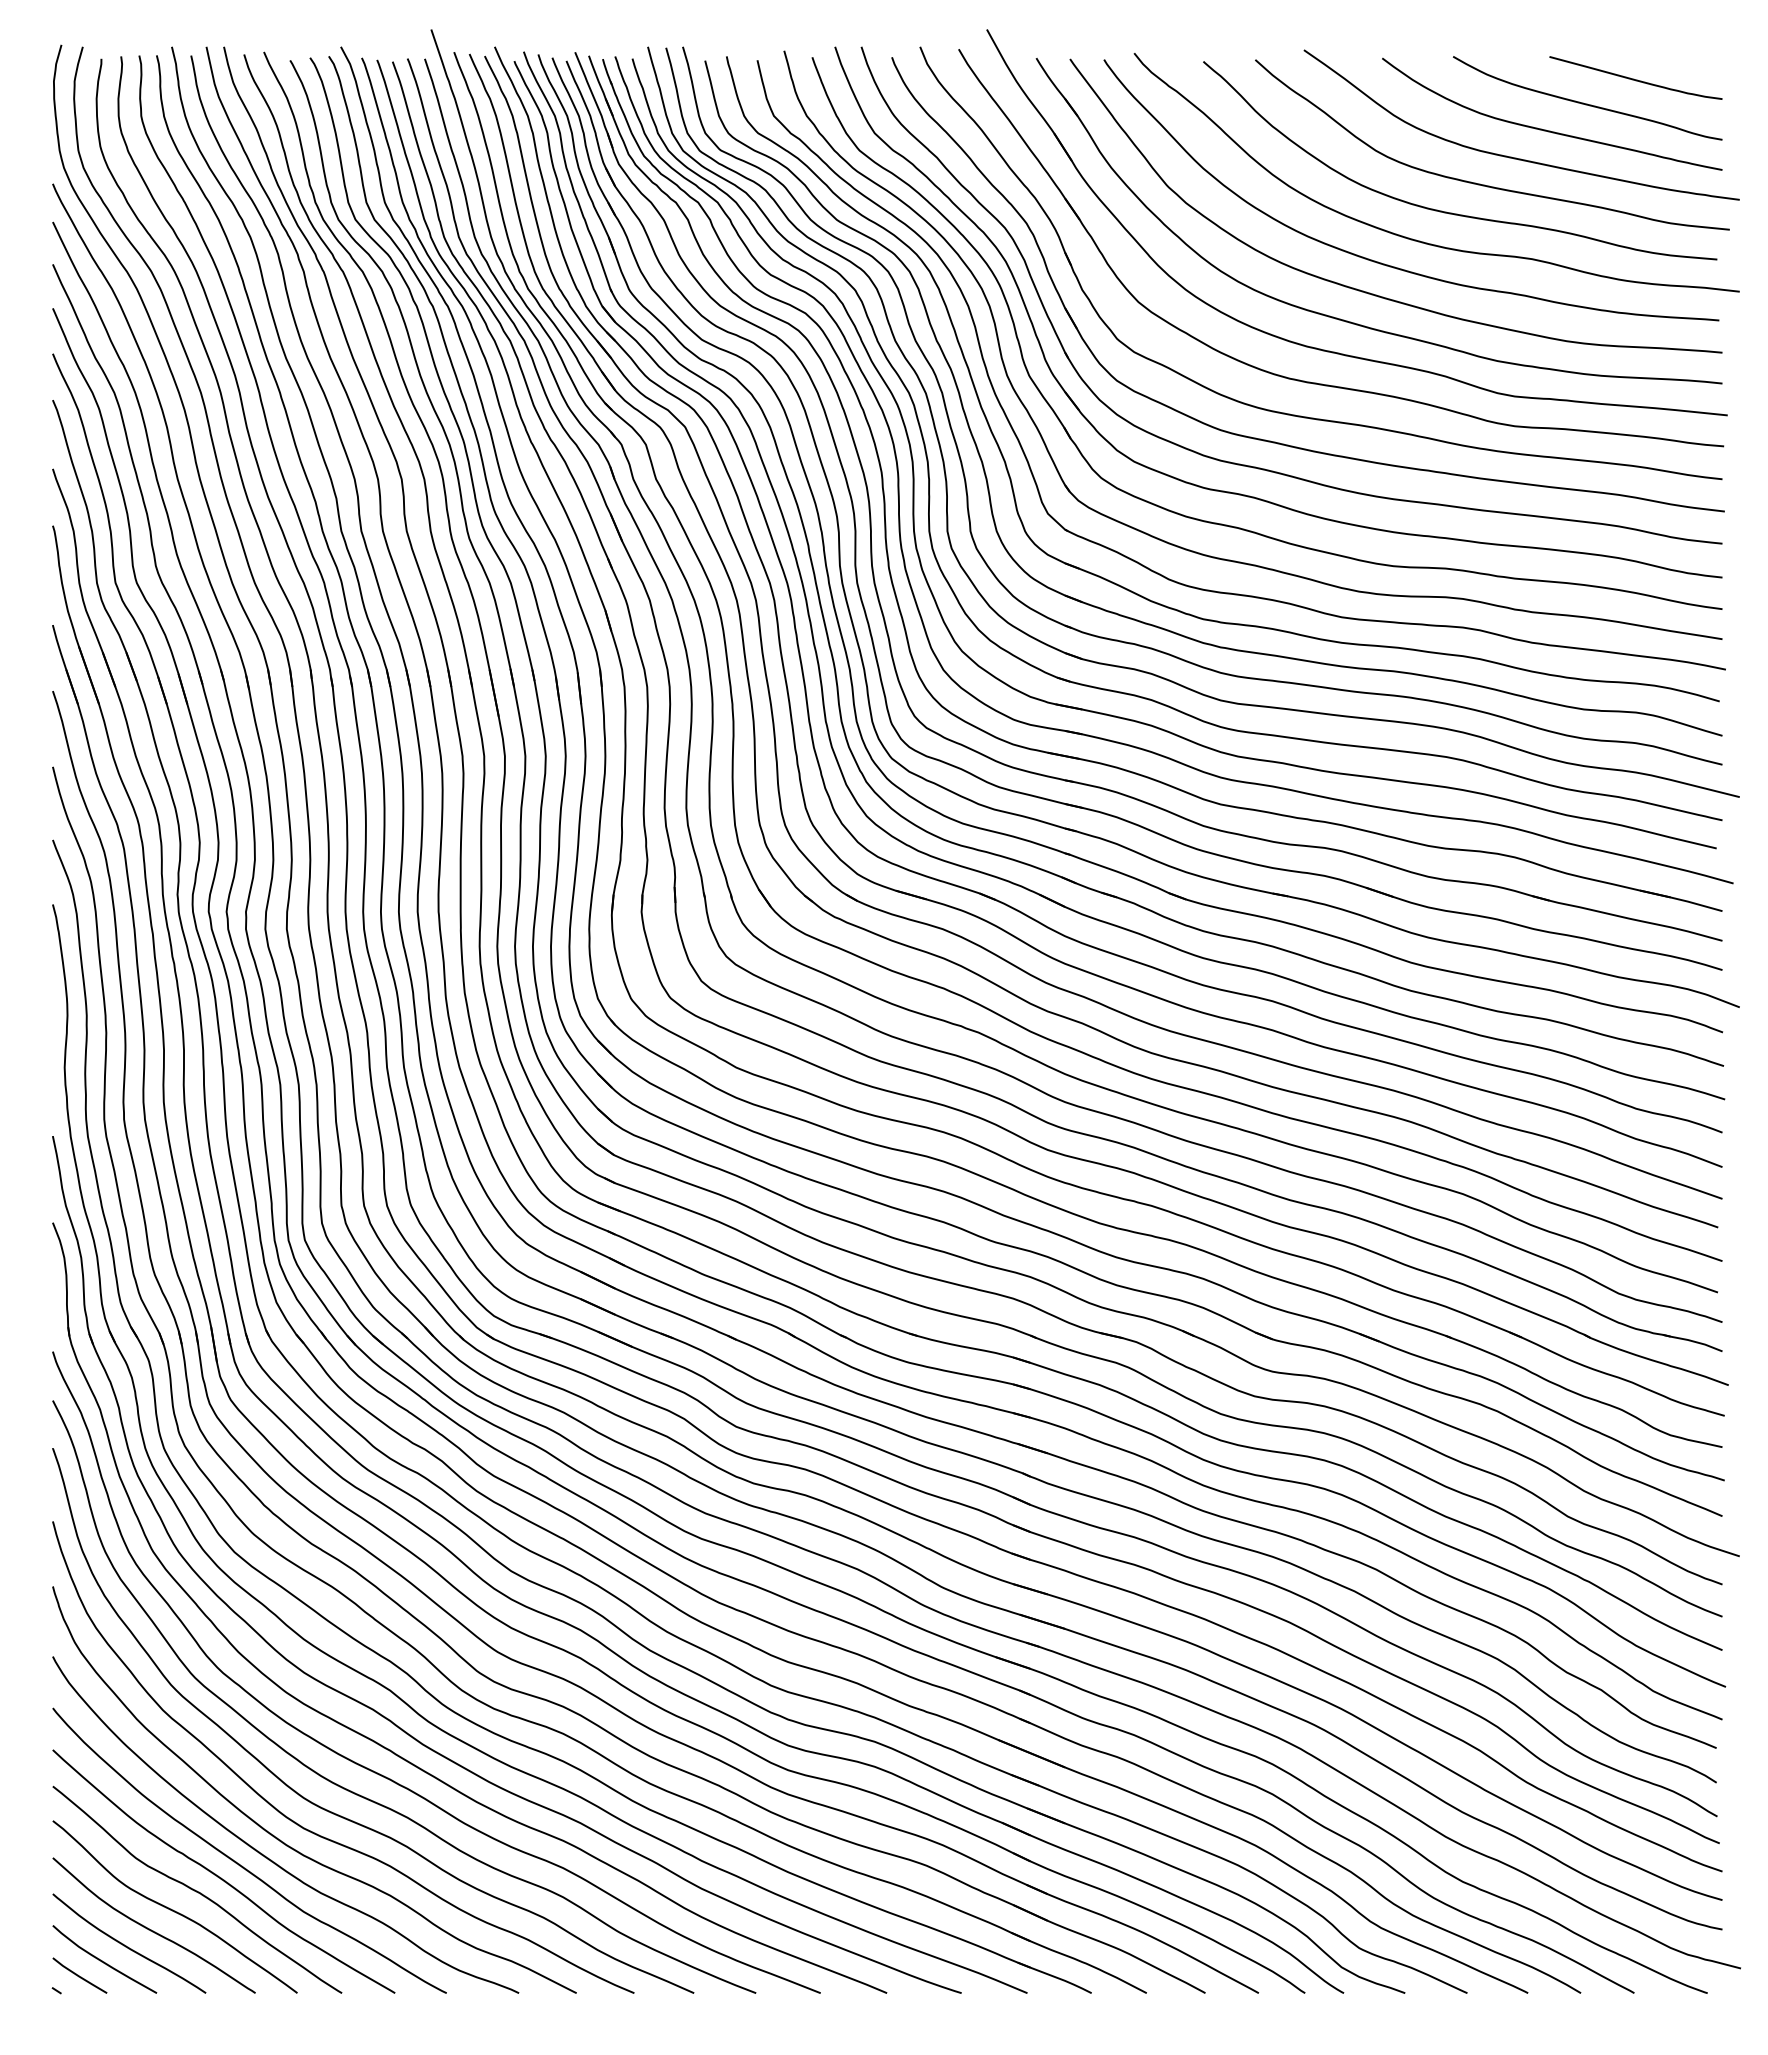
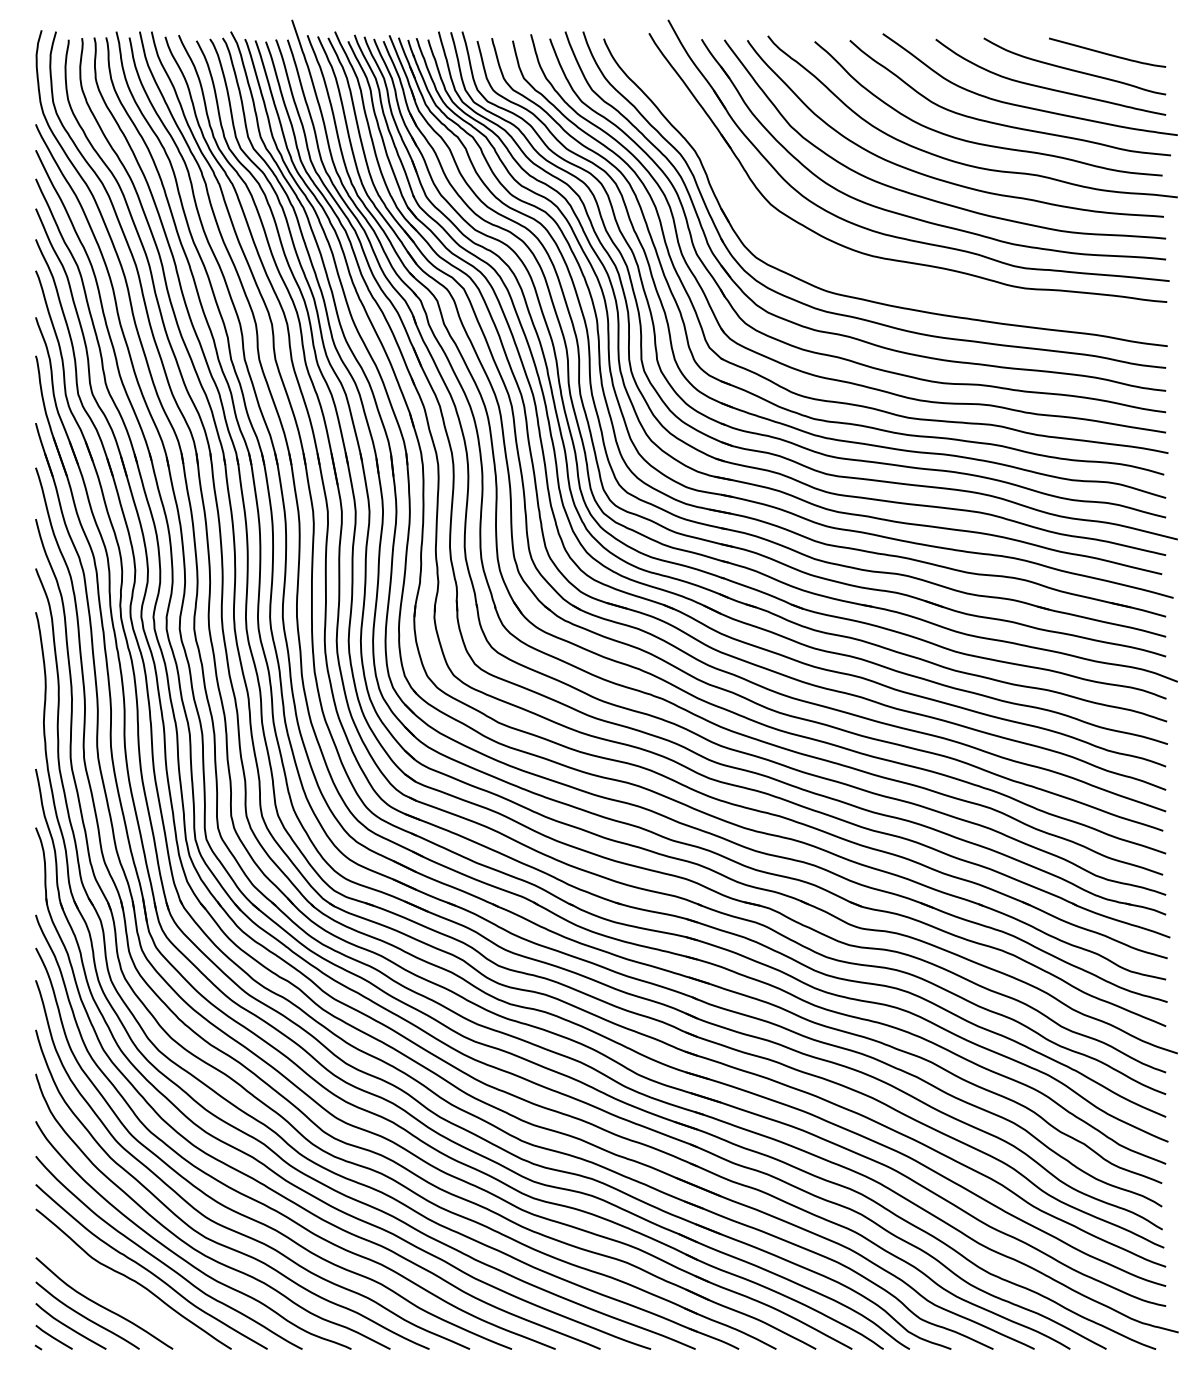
part: (1299, 414) -> (879, 280), removed
curve: (173, 1909) -> (117, 1292), removed

